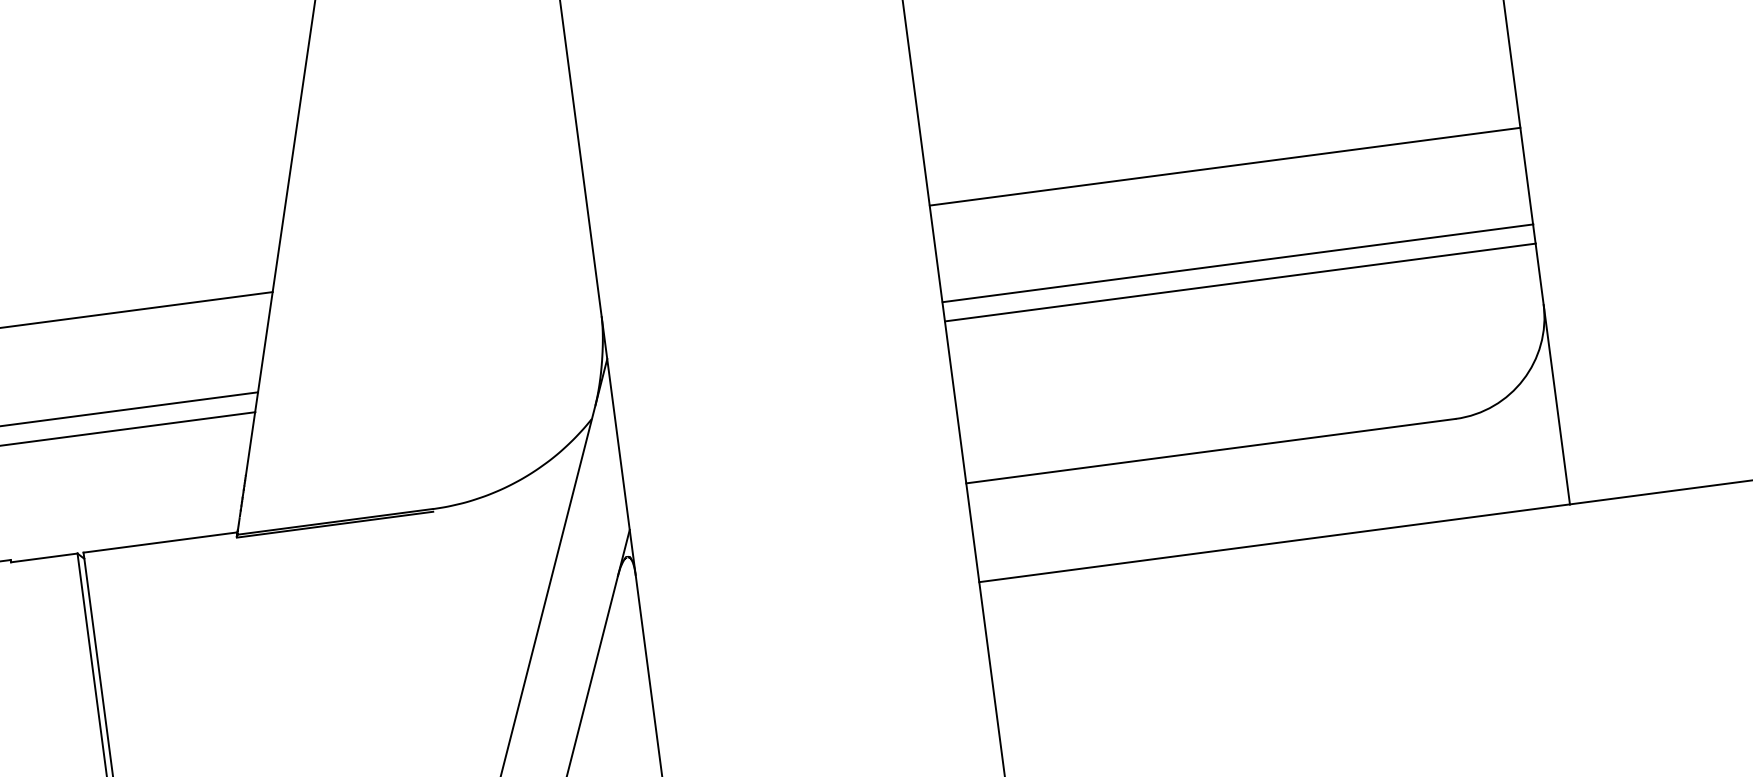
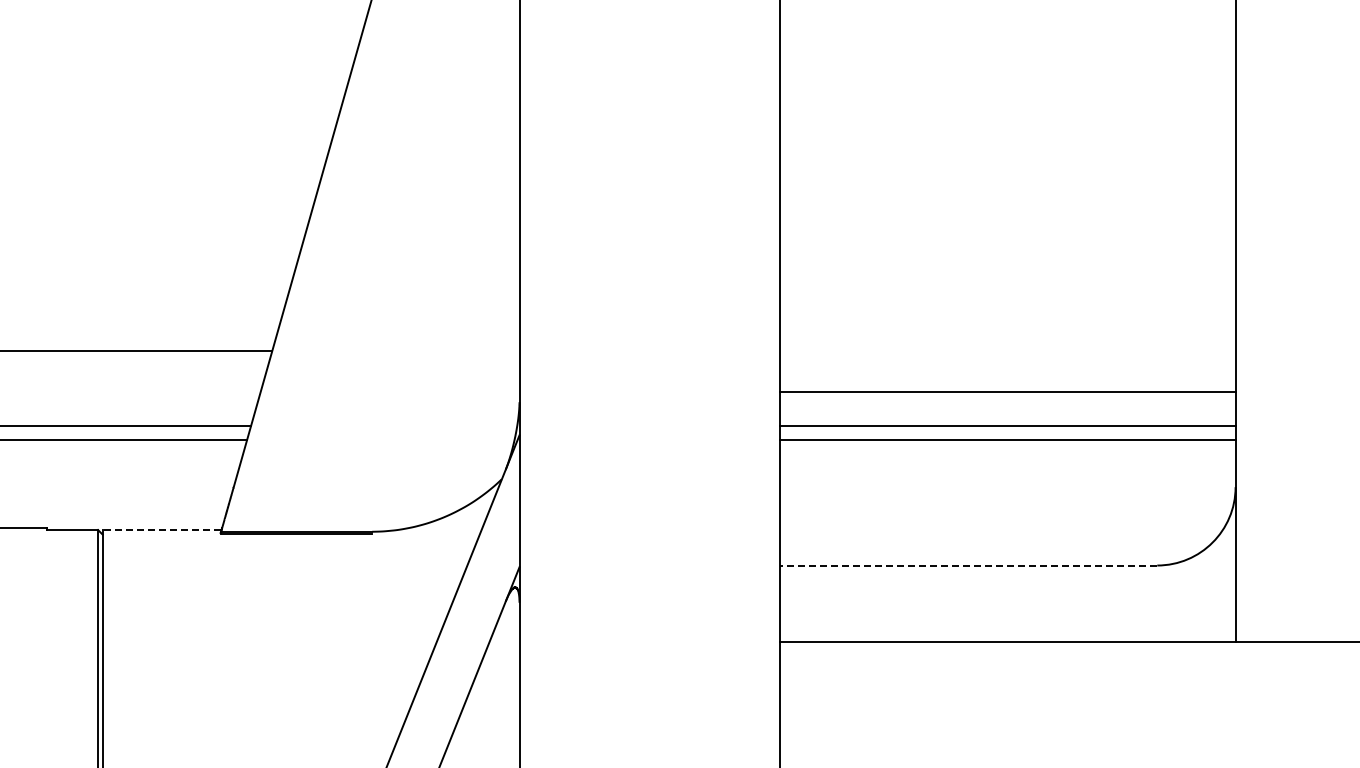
line: (1225, 167) -> (1007, 392), moved
line: (1210, 451) -> (968, 565), solid -> dashed
line: (159, 542) -> (161, 529), solid -> dashed

